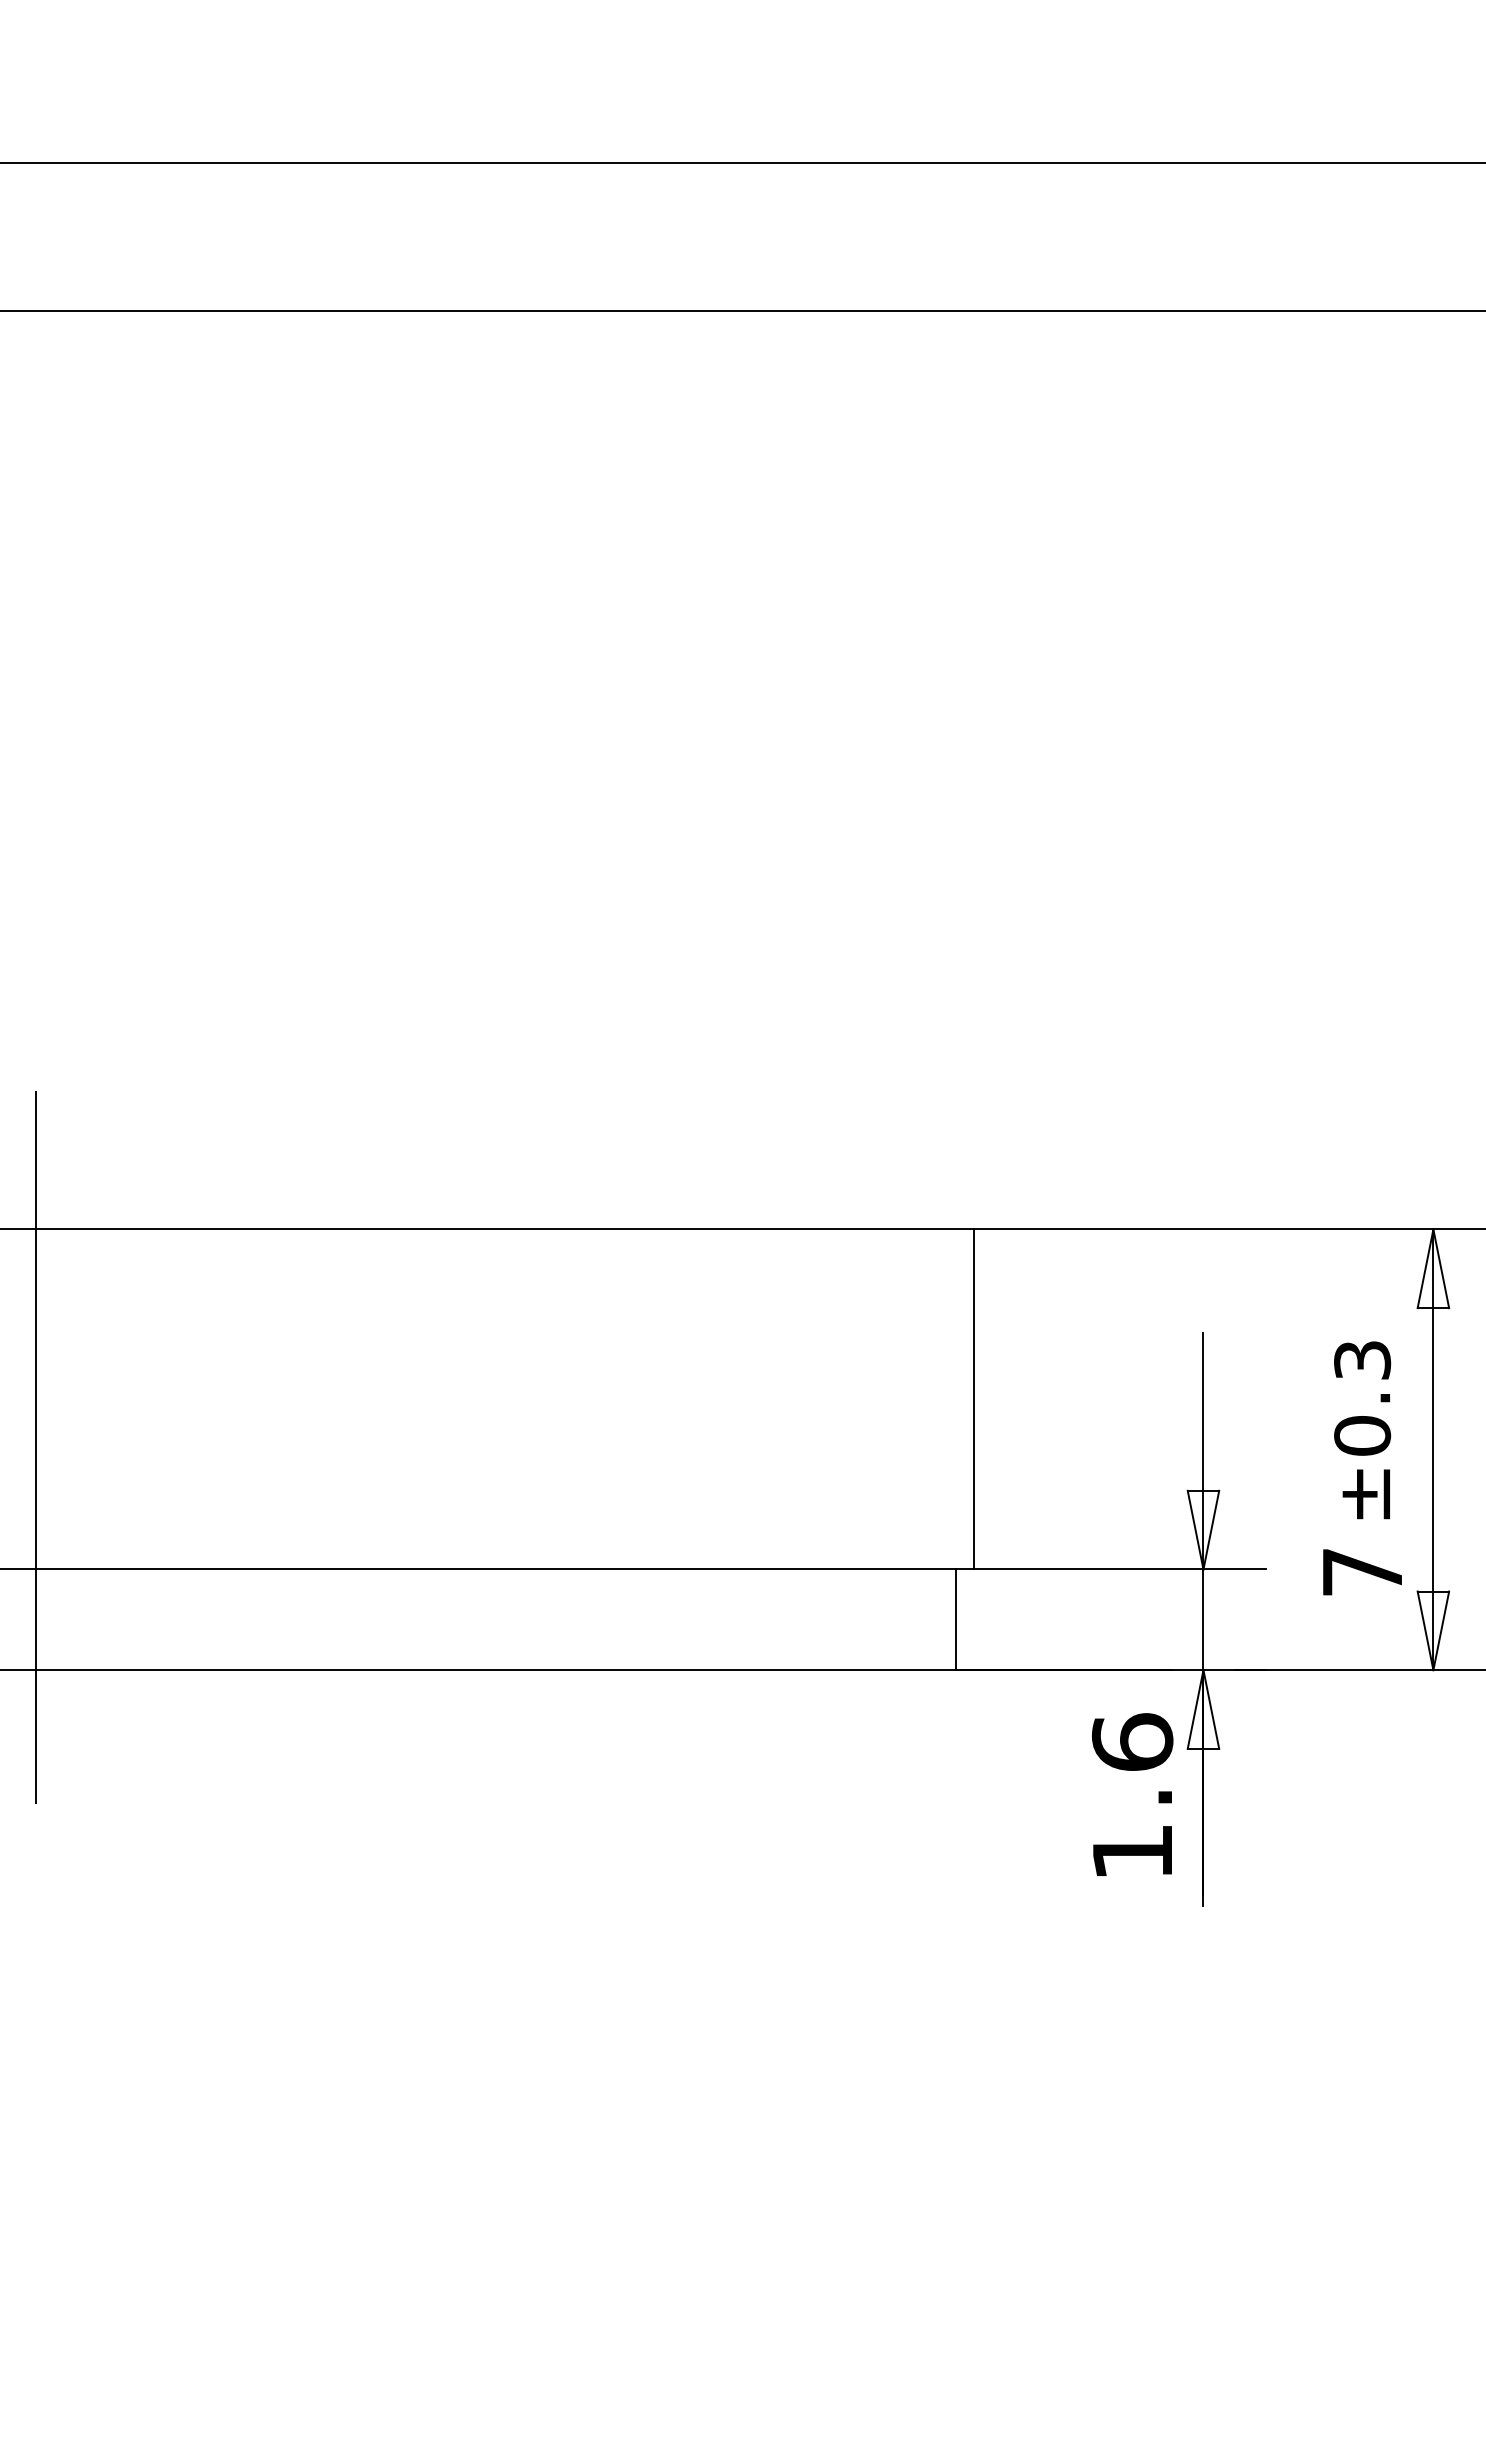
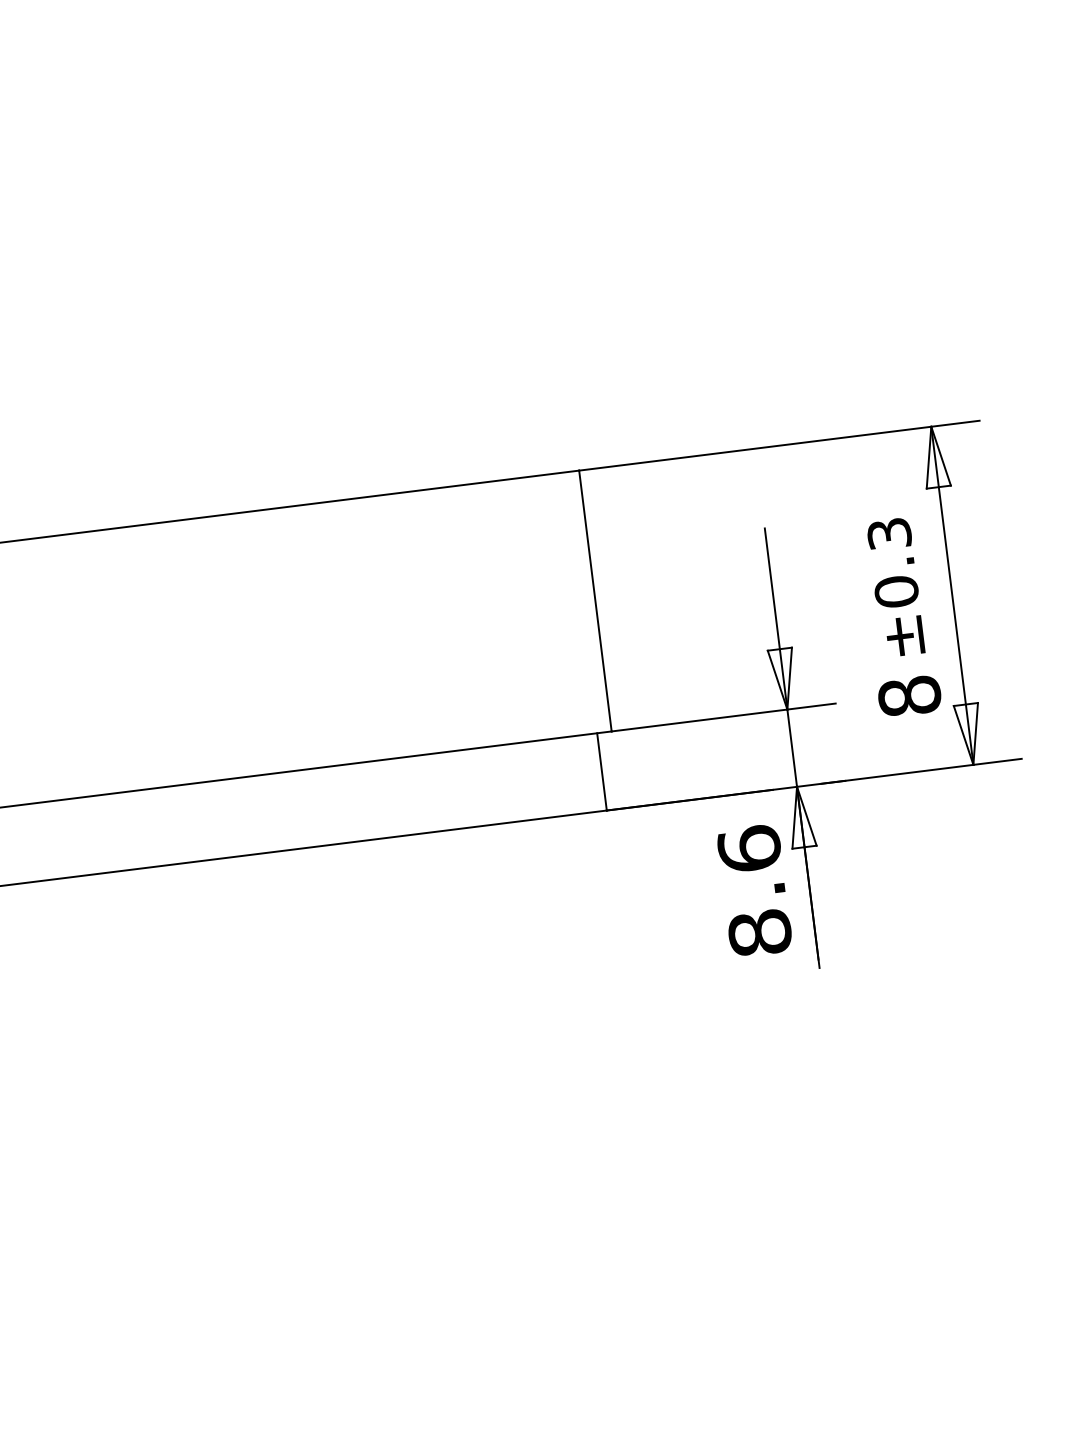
text: (1362, 1571) -> (909, 695), 7 -> 8
text: (1132, 1851) -> (759, 932), 1.6 -> 8.6

